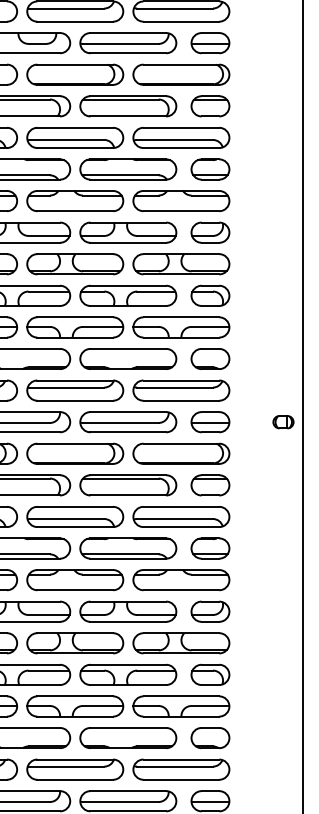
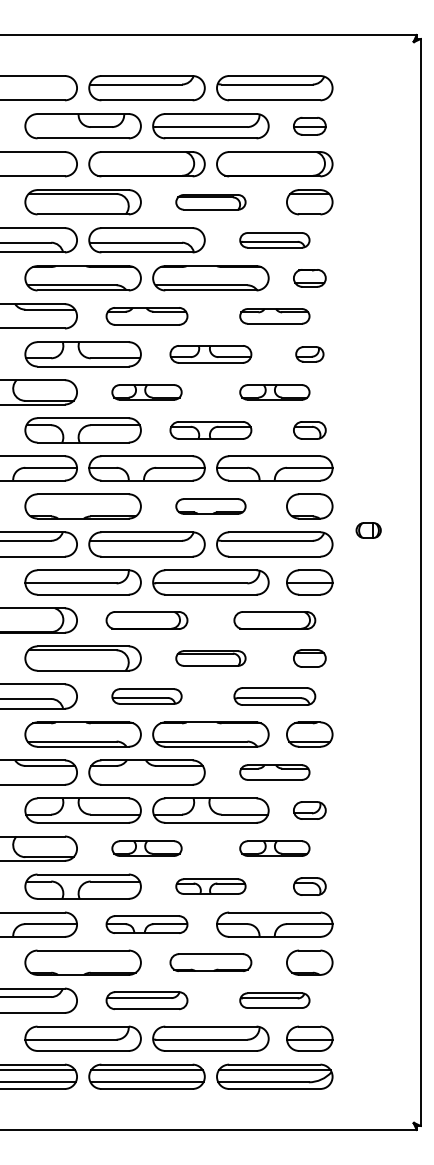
part: (210, 43) -> (309, 126), size x0.7
part: (127, 106) -> (210, 202), size x0.6
part: (181, 138) -> (274, 240), size x0.6
part: (210, 169) -> (309, 278), size x0.7
part: (74, 201) -> (146, 316), size x0.7
part: (181, 201) -> (274, 316), size x0.6
part: (127, 232) -> (210, 354), size x0.7
part: (210, 232) -> (309, 354), size x0.6
part: (74, 264) -> (146, 392), size x0.6
part: (181, 264) -> (274, 392), size x0.6
part: (127, 295) -> (210, 430), size x0.7
part: (210, 295) -> (309, 430), size x0.7
part: (127, 359) -> (210, 506), size x0.6
part: (283, 422) -> (368, 530), moved
part: (74, 453) -> (146, 620), size x0.7
part: (181, 453) -> (274, 620), size x0.7
part: (127, 485) -> (210, 658), size x0.6
part: (210, 485) -> (309, 658), size x0.7
part: (74, 516) -> (146, 696), size x0.6
part: (181, 516) -> (274, 696), size x0.7
part: (181, 580) -> (274, 772), size x0.6
part: (210, 611) -> (309, 810), size x0.7
part: (74, 643) -> (146, 848), size x0.6
part: (181, 643) -> (274, 848), size x0.6
part: (127, 674) -> (210, 886), size x0.6
part: (210, 674) -> (309, 886), size x0.7
part: (74, 706) -> (146, 924), size x0.7
part: (127, 737) -> (210, 962), size x0.7
part: (74, 769) -> (146, 1000), size x0.7
part: (181, 769) -> (274, 1000), size x0.6

